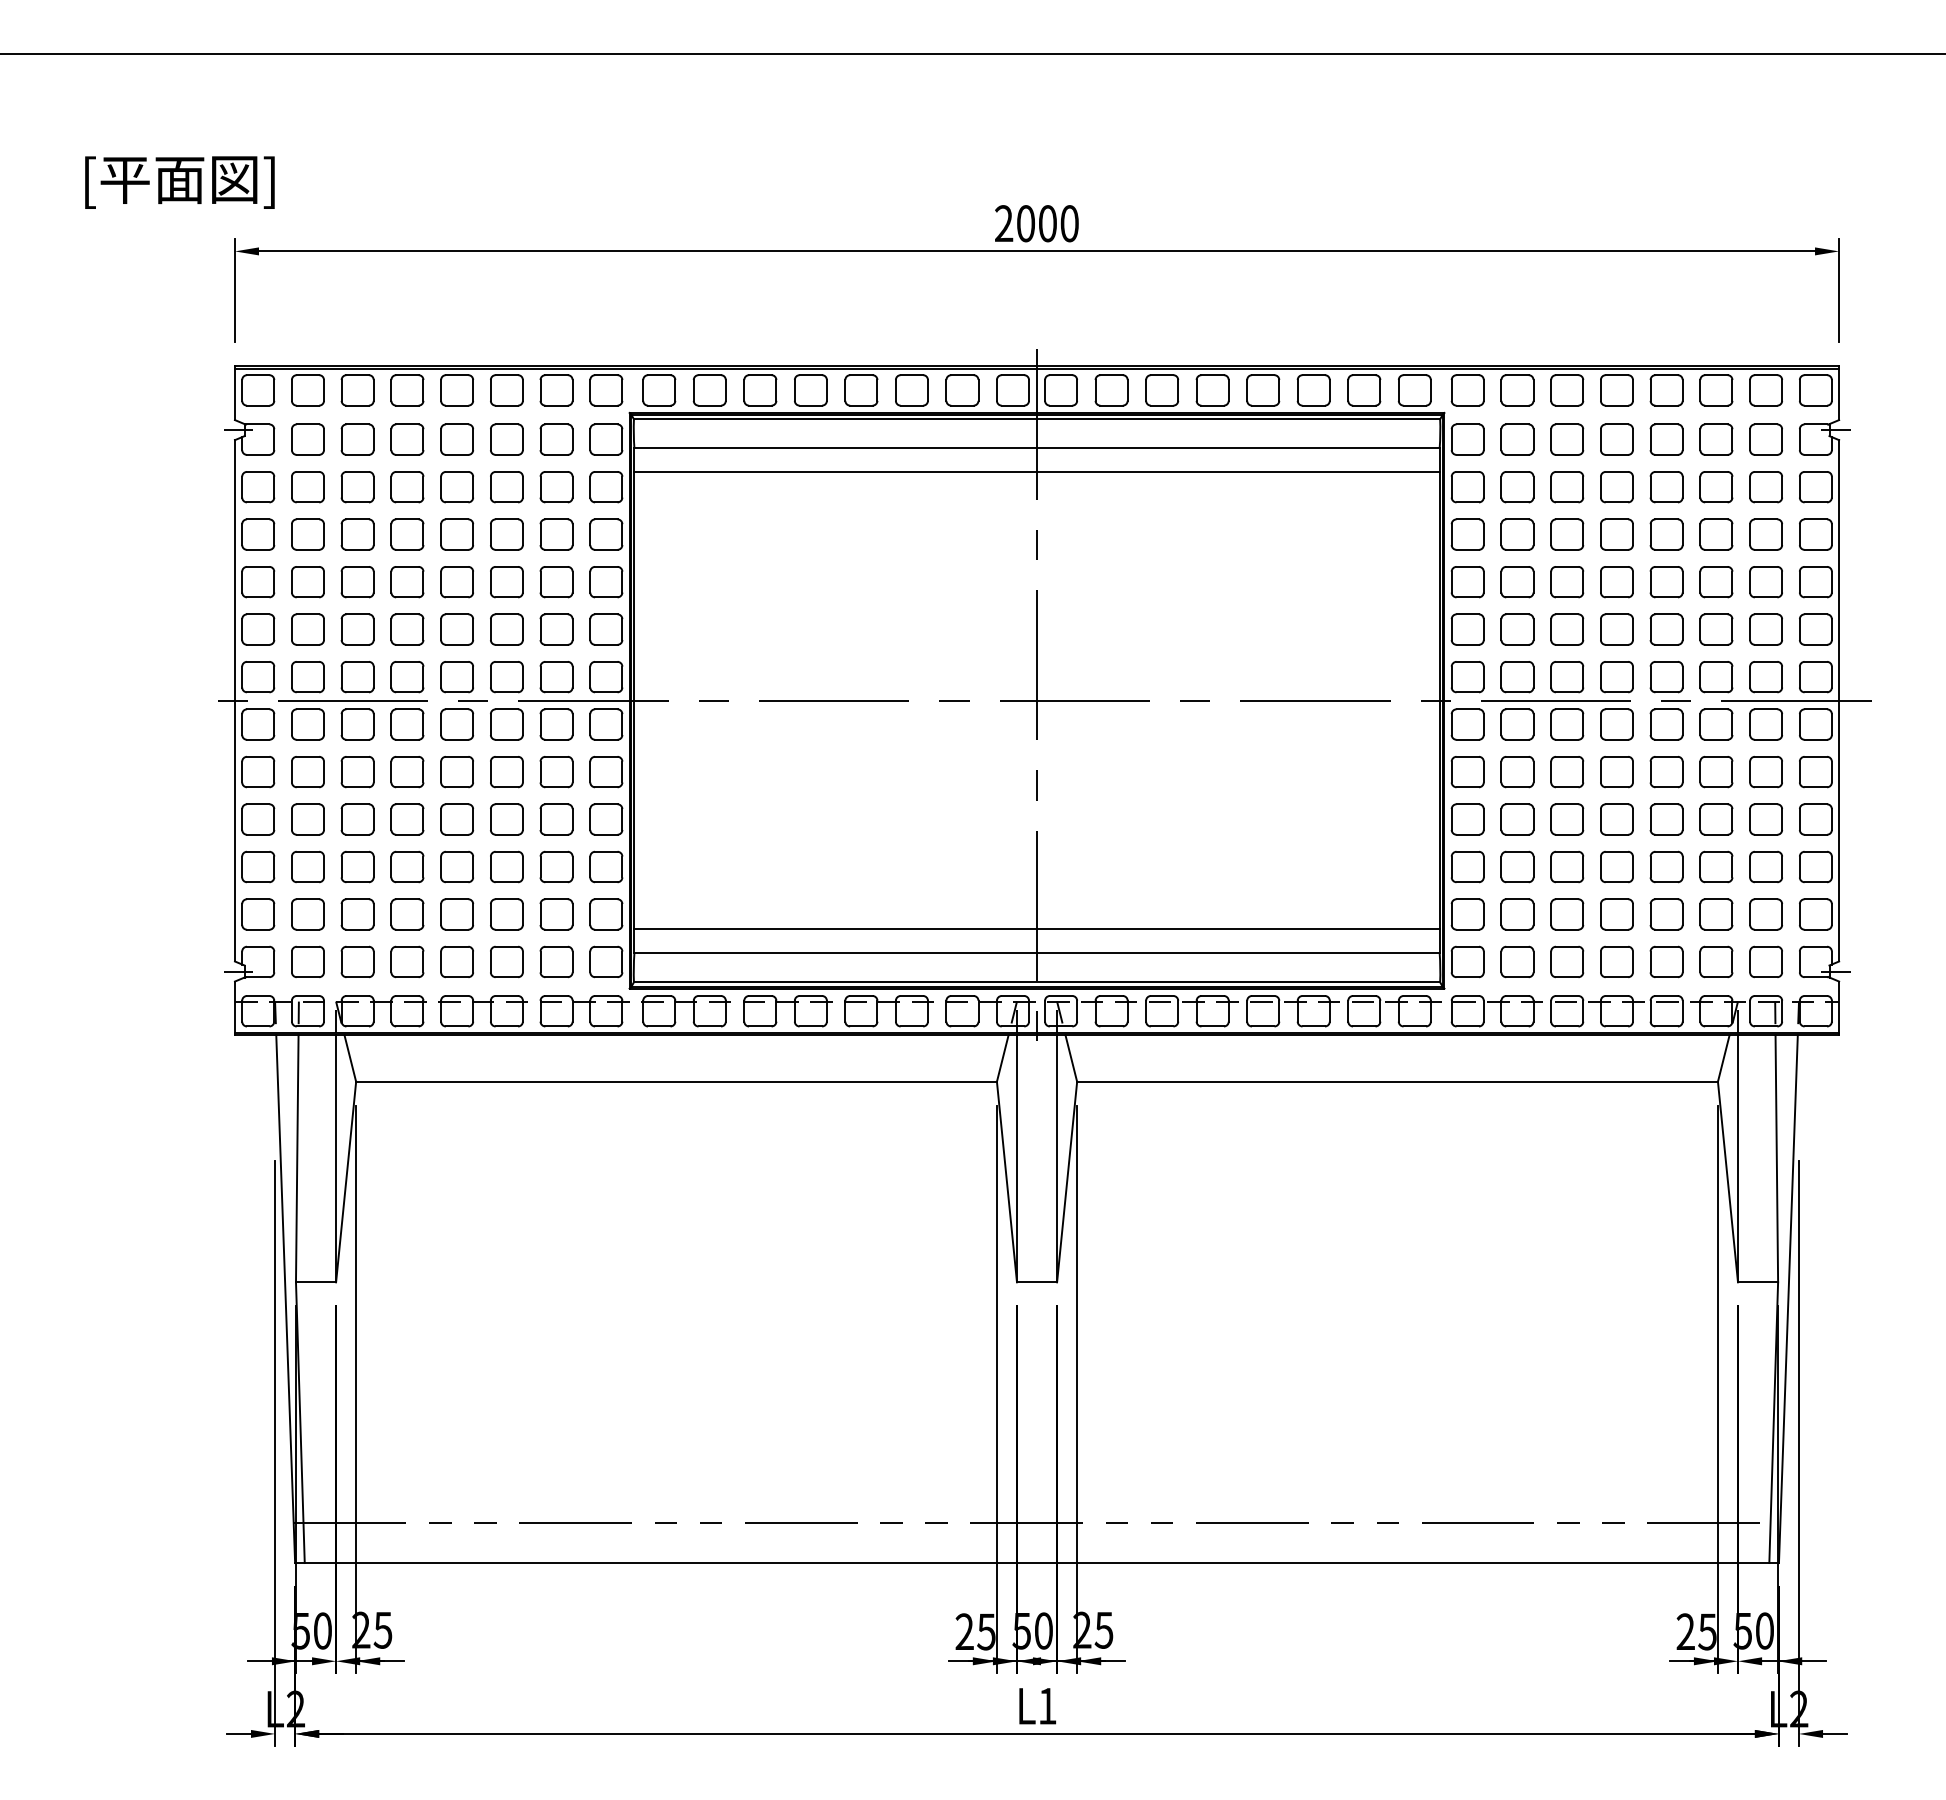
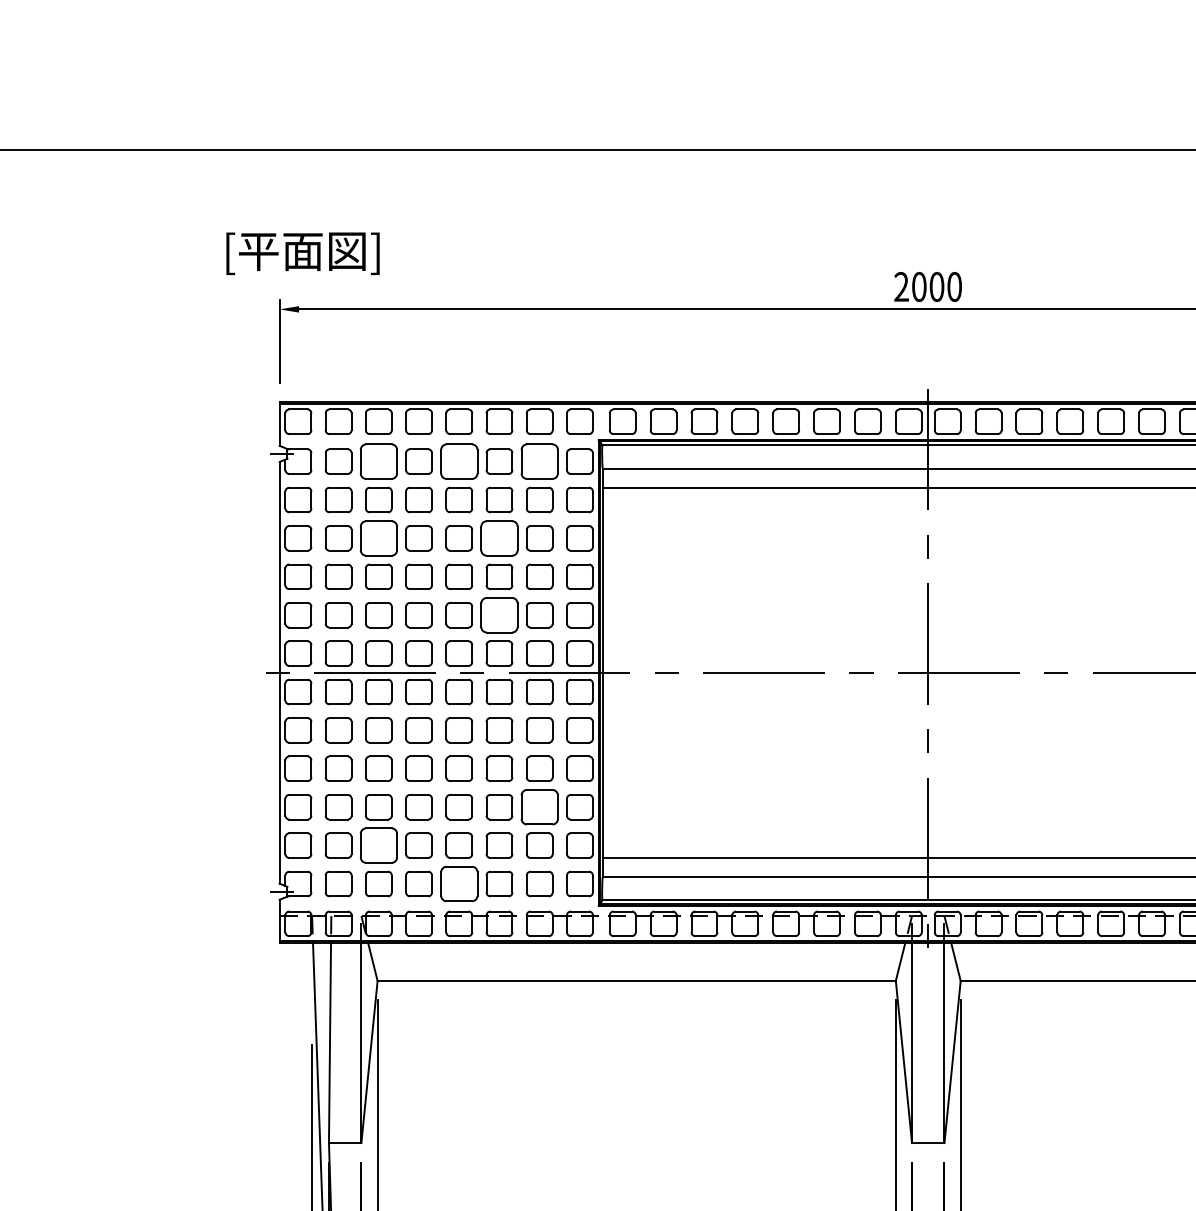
text: (179, 182) -> (302, 253), moved
part: (357, 439) -> (378, 461), size x1.4
part: (456, 439) -> (458, 461), size x1.4
part: (556, 439) -> (539, 461), size x1.4
part: (357, 534) -> (378, 538), size x1.4
part: (506, 534) -> (499, 538), size x1.4
part: (506, 629) -> (499, 615), size x1.4
part: (556, 866) -> (539, 806), size x1.4
part: (357, 914) -> (378, 845), size x1.4
part: (456, 961) -> (458, 883), size x1.4

